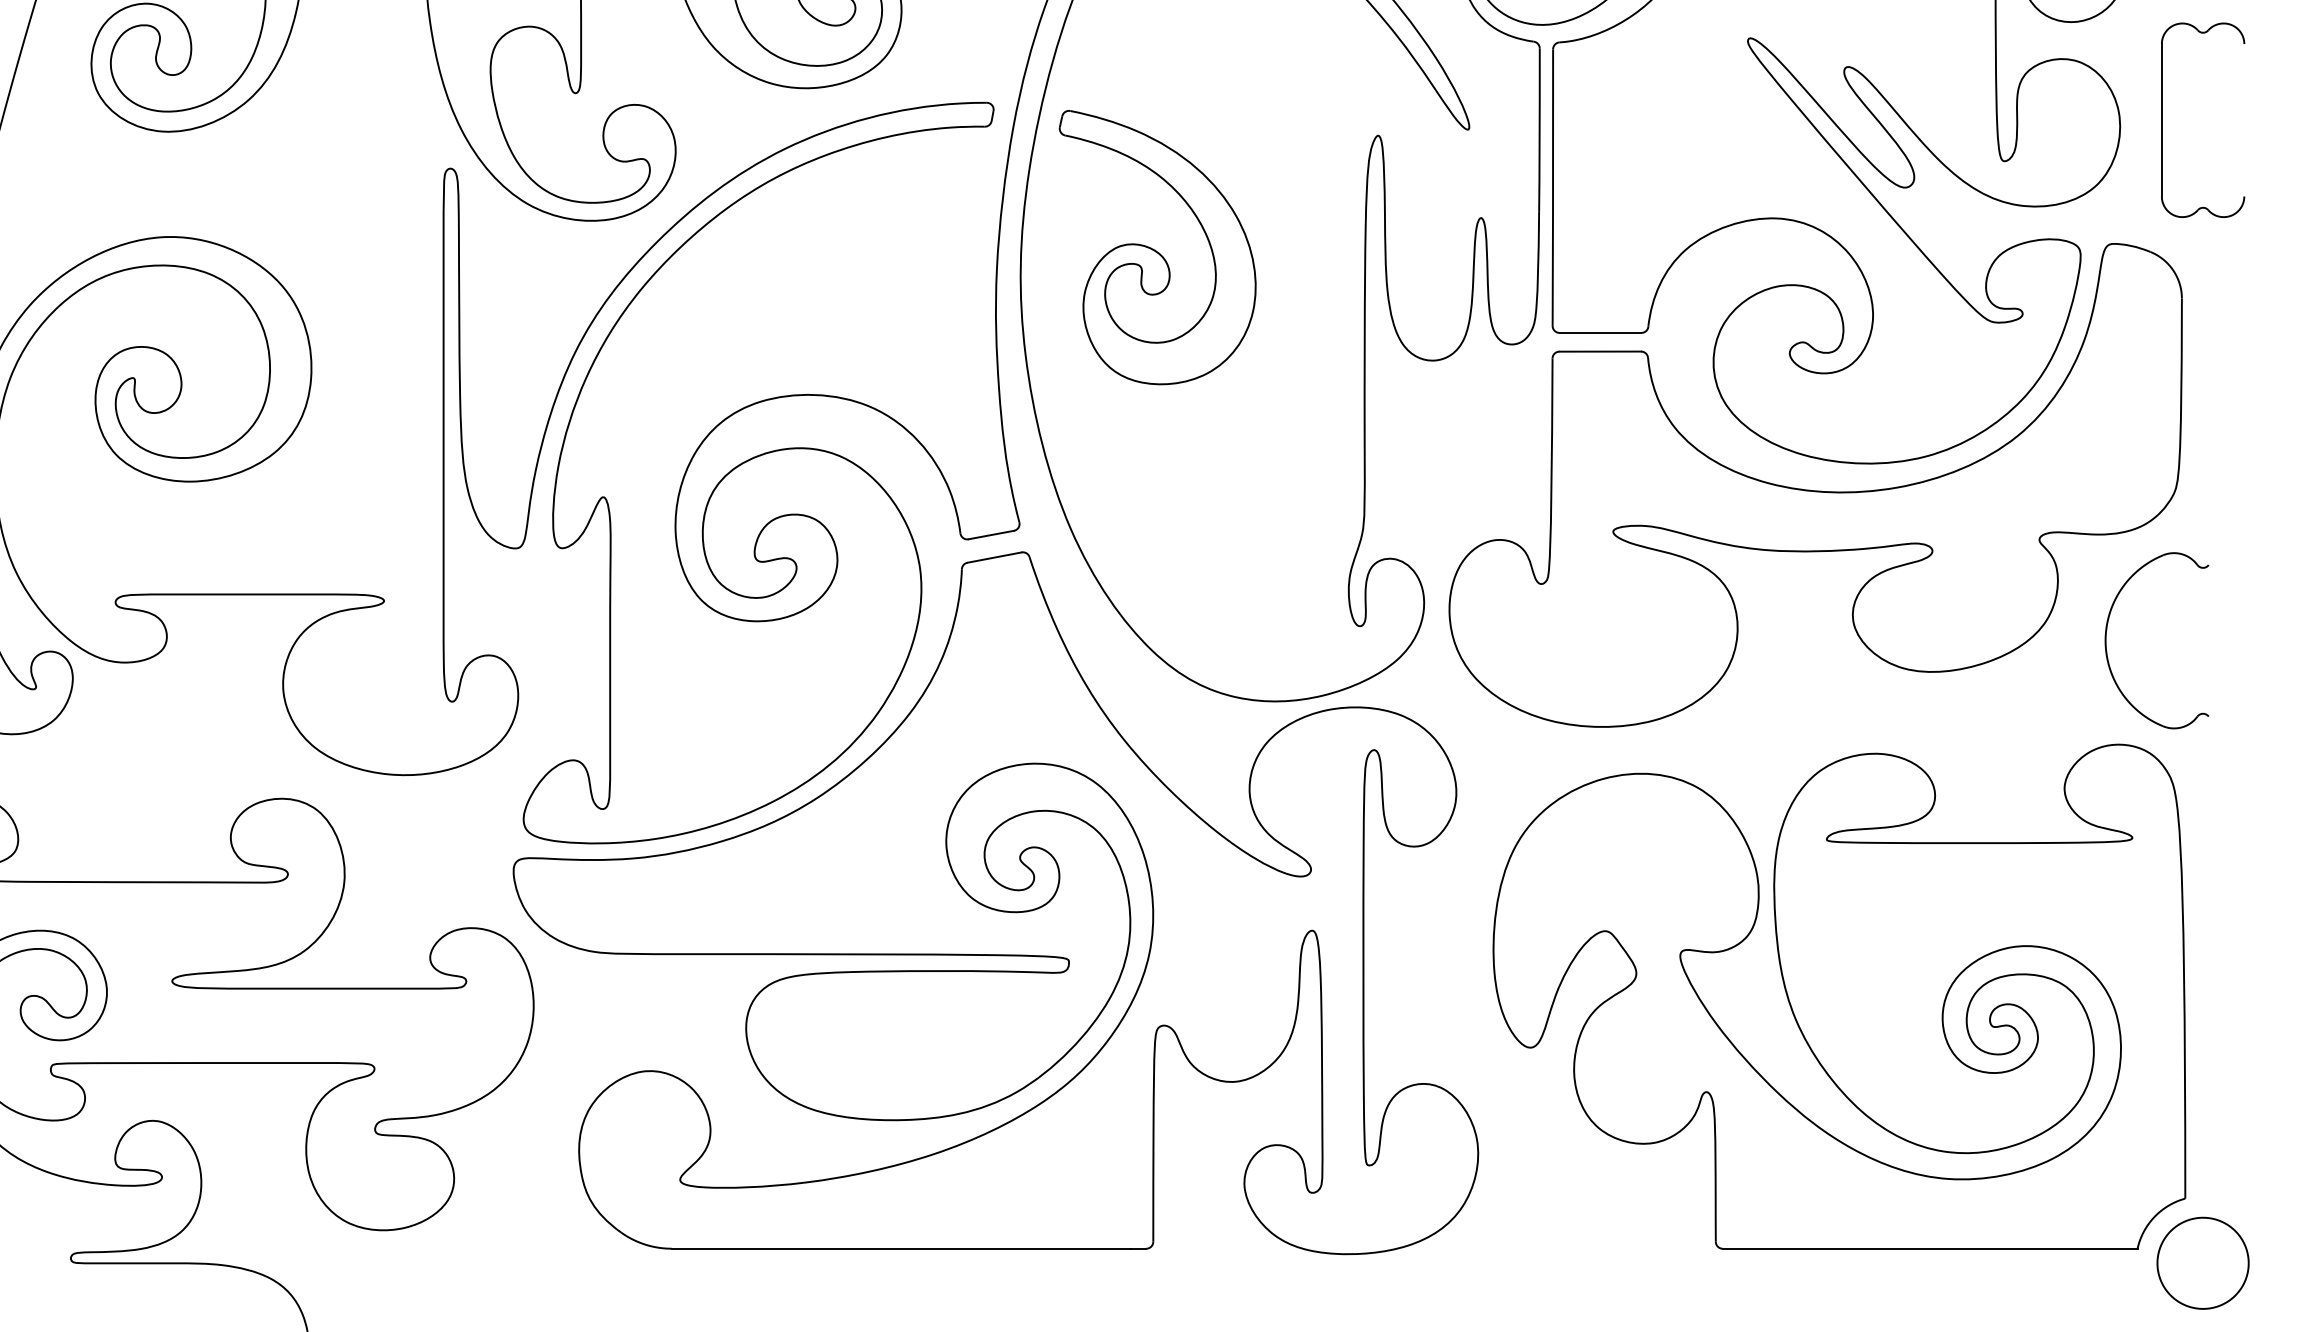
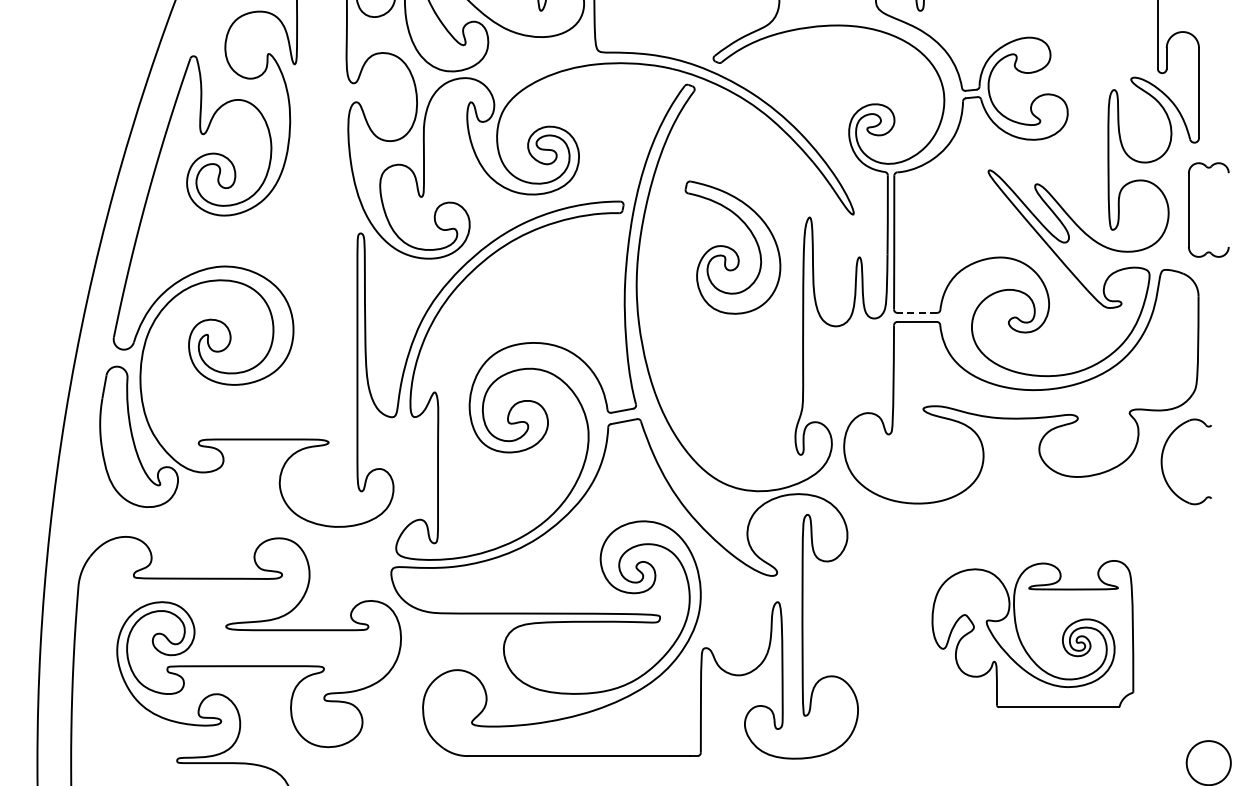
part: (1156, 247) -> (732, 247), moved
line: (1601, 332) -> (917, 312), solid -> dashed
part: (1838, 995) -> (1032, 633), size x0.6

